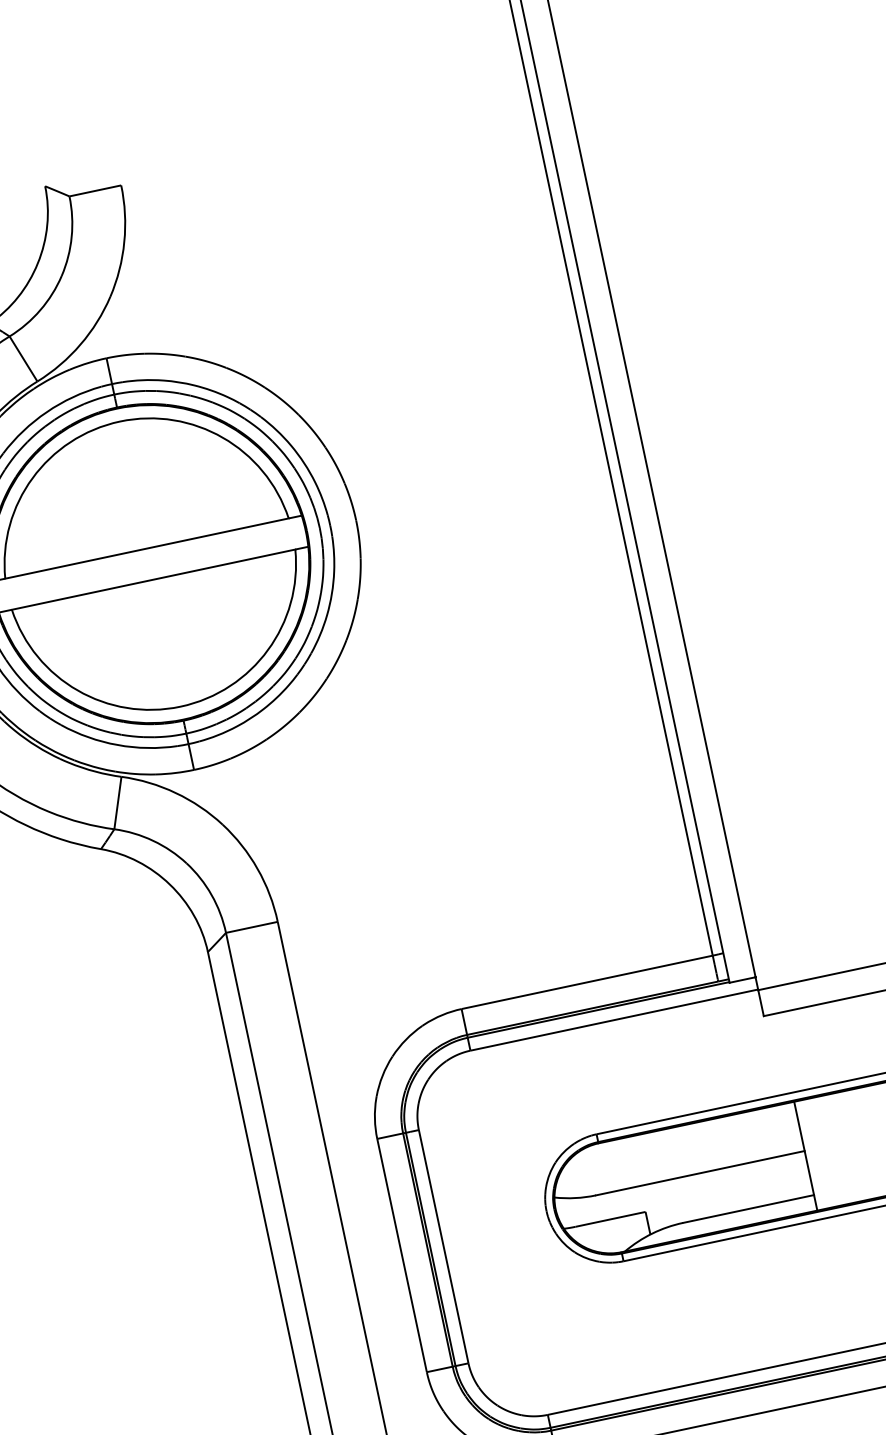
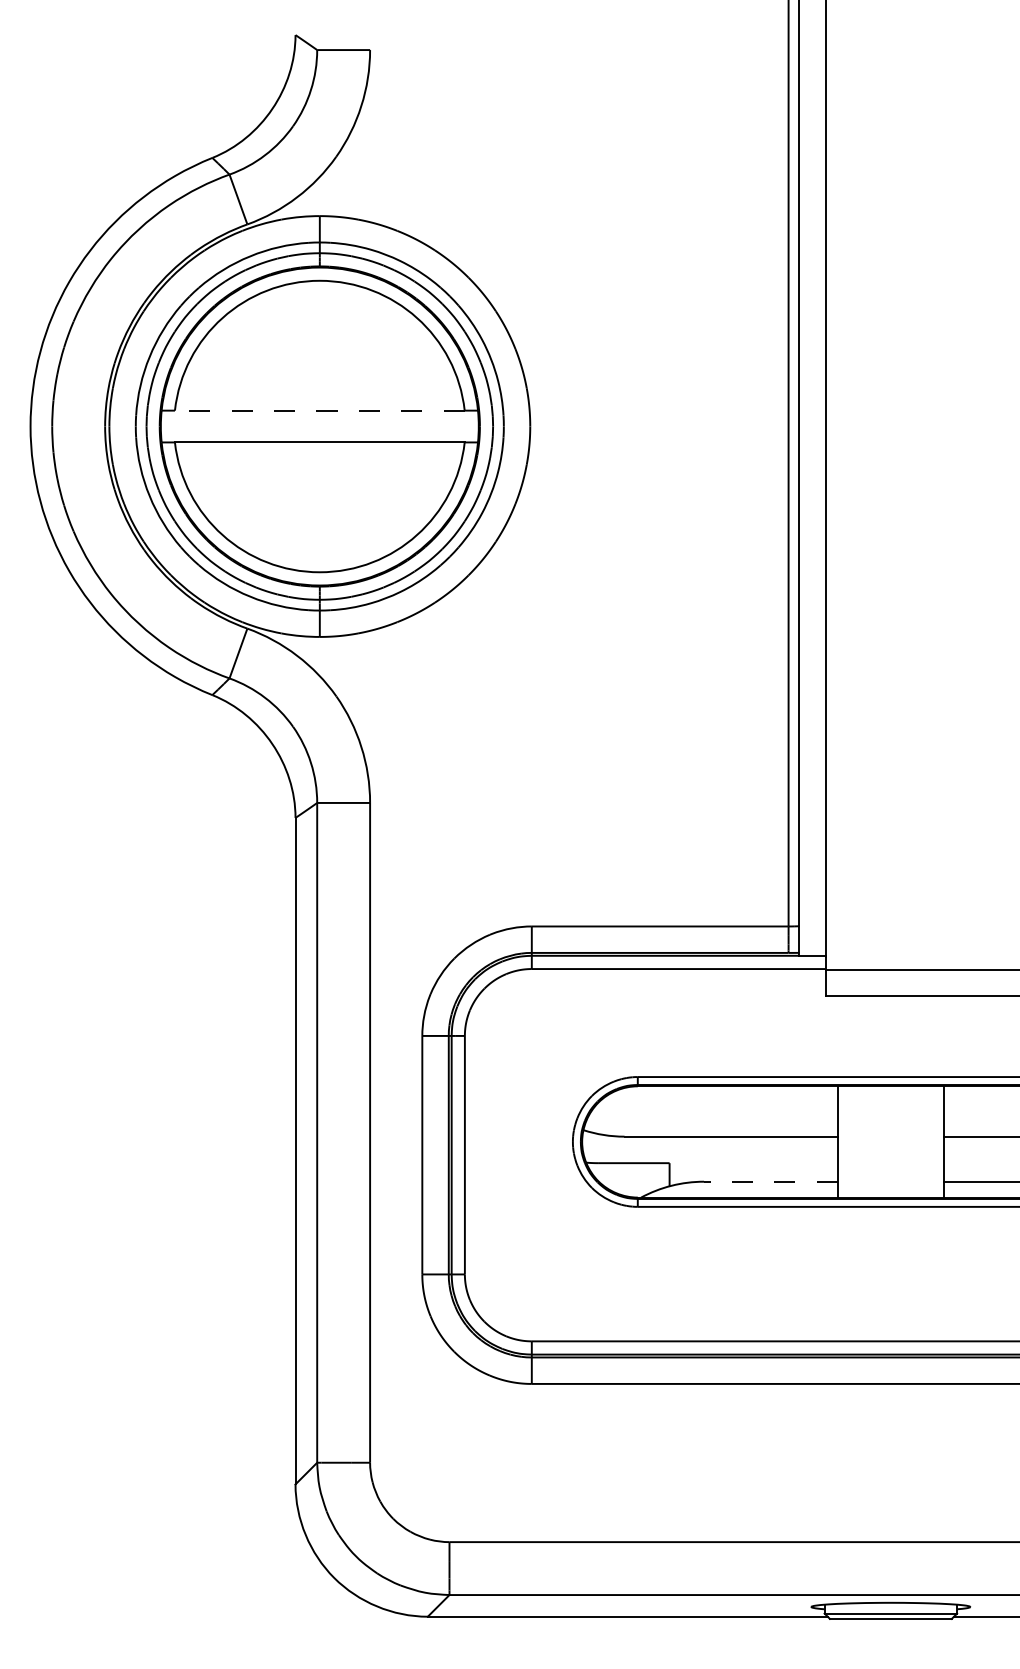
line: (146, 548) -> (319, 410), solid -> dashed
line: (748, 1208) -> (770, 1181), solid -> dashed

